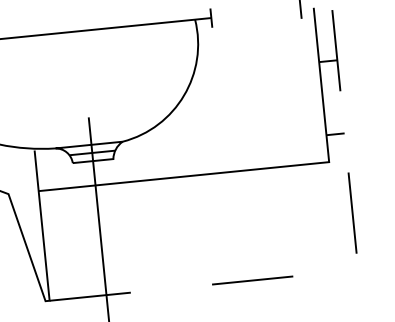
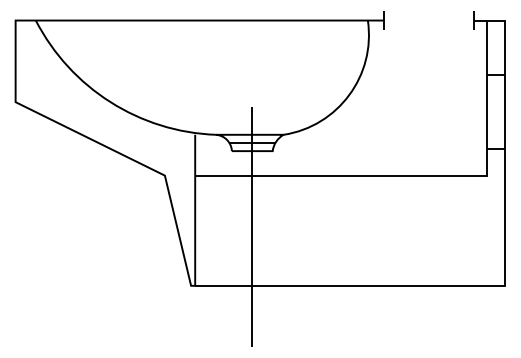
line: (353, 270) -> (500, 285), dashed -> solid

